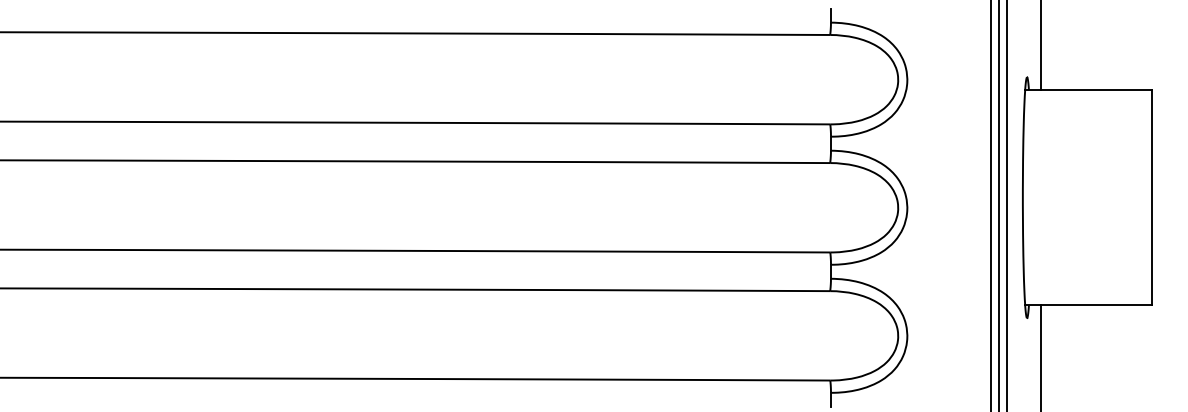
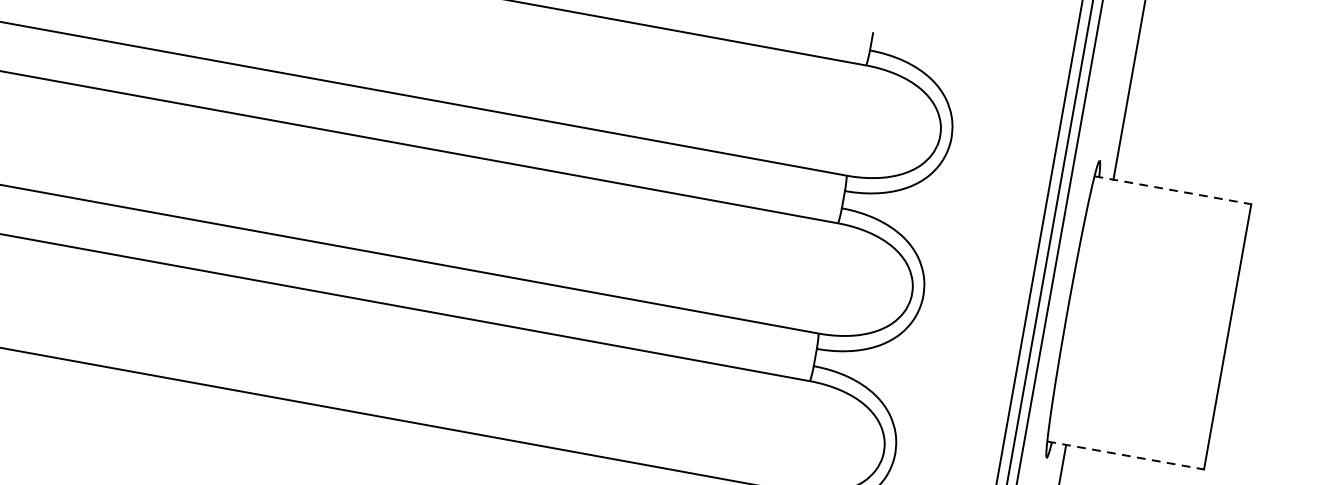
line: (1088, 90) -> (1172, 190), solid -> dashed
line: (1088, 305) -> (1125, 455), solid -> dashed

